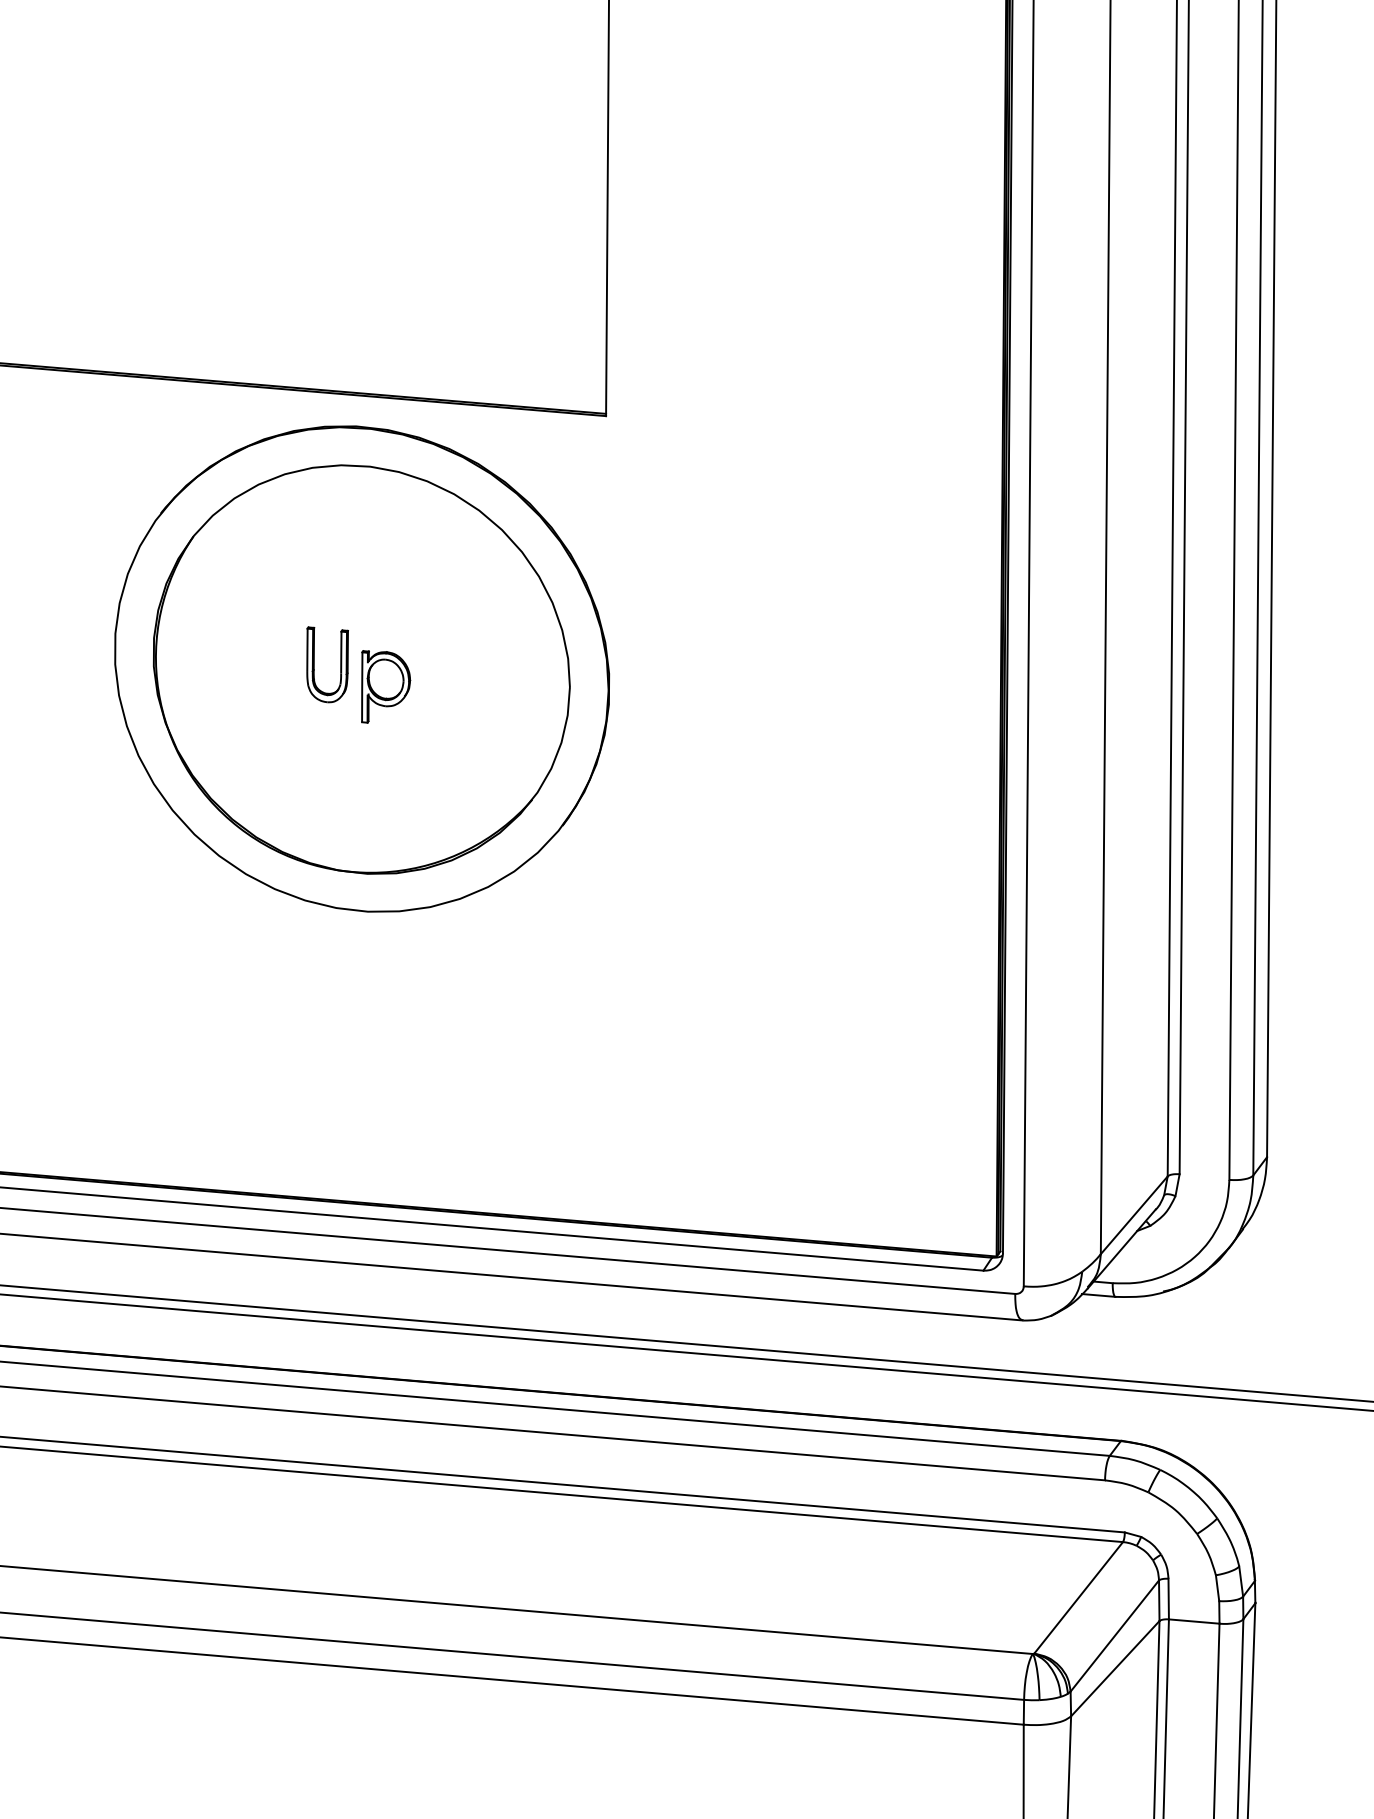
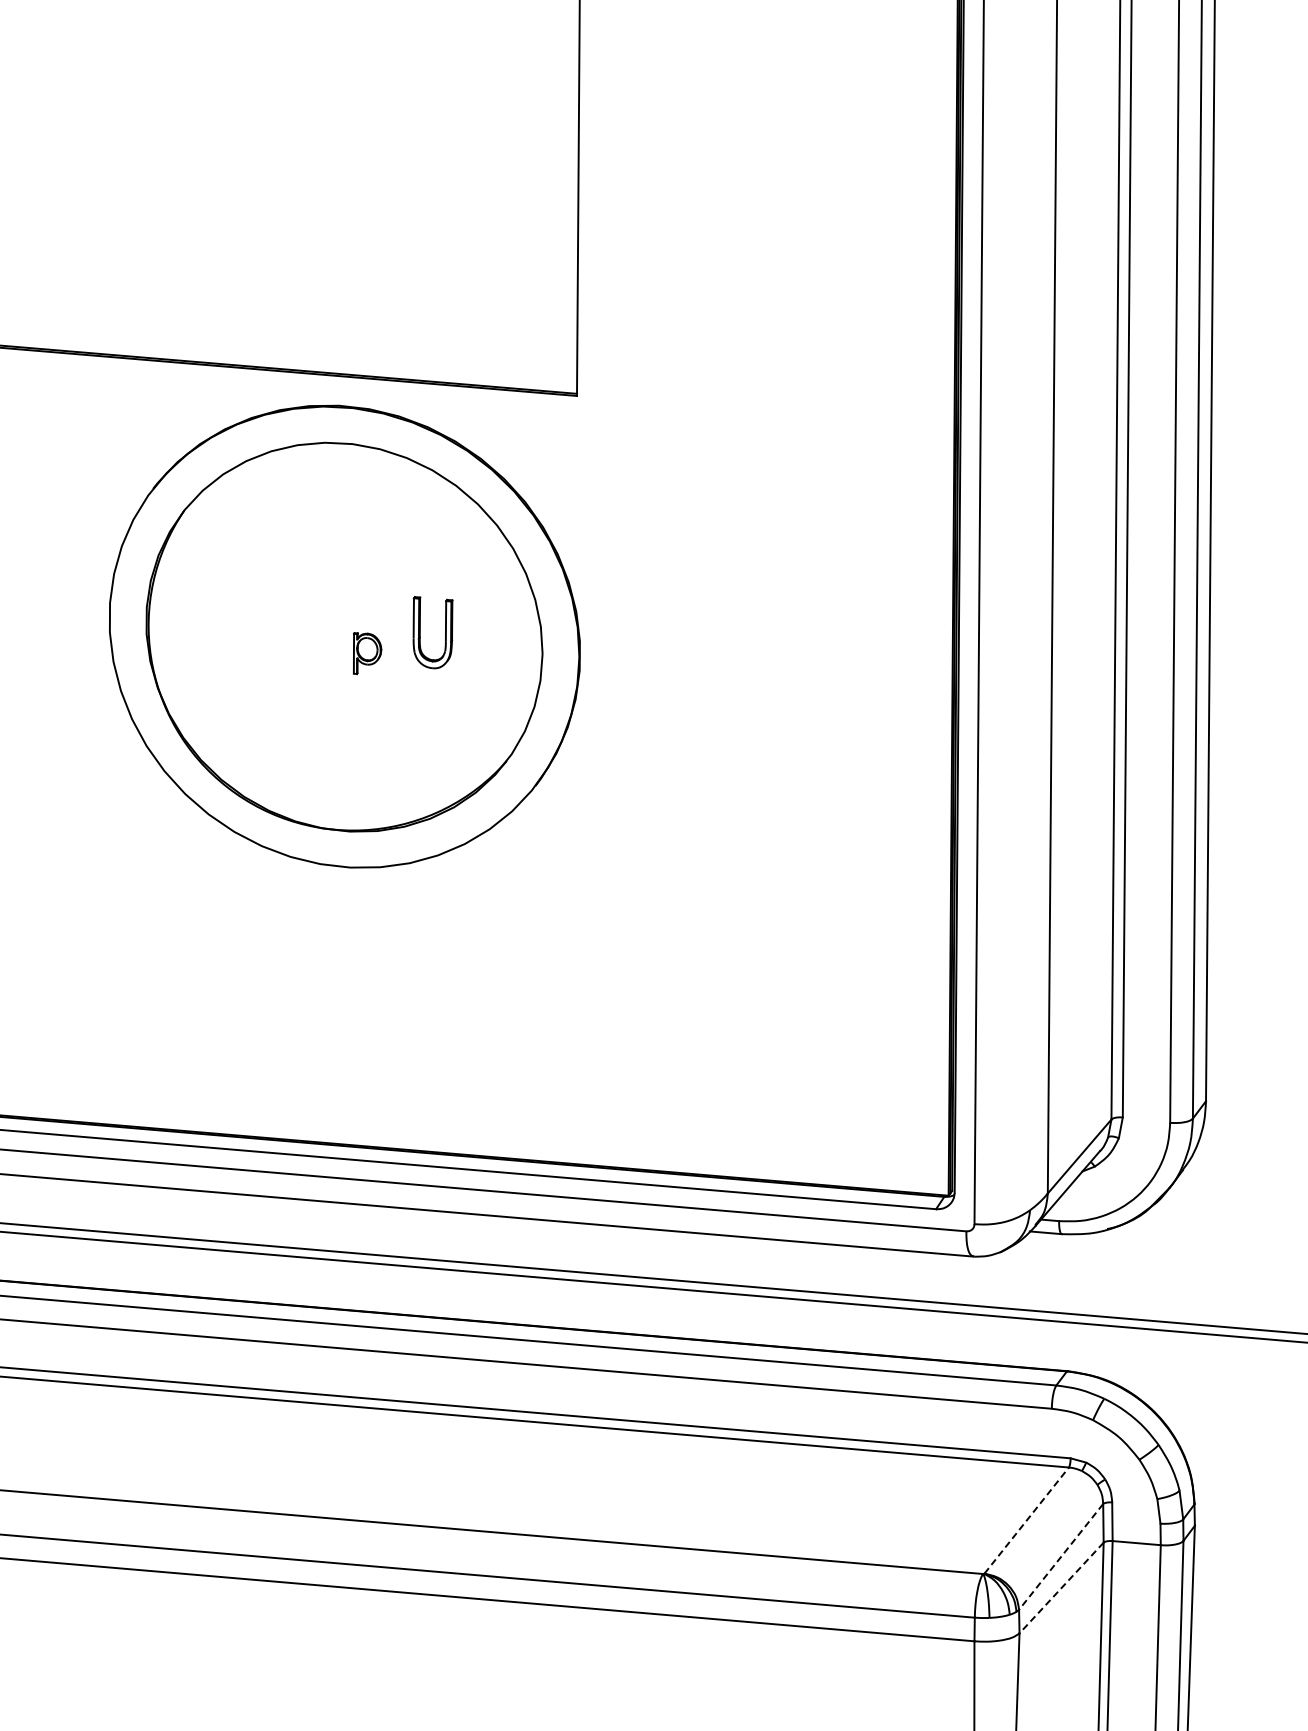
part: (314, 664) -> (420, 632), moved
part: (385, 686) -> (367, 653), size x0.6
line: (1078, 1597) -> (1026, 1520), solid -> dashed
line: (1115, 1635) -> (1061, 1556), solid -> dashed
line: (1115, 1669) -> (1061, 1588), solid -> dashed

